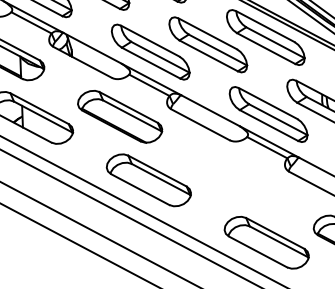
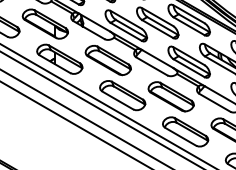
part: (236, 178) -> (170, 96), added

